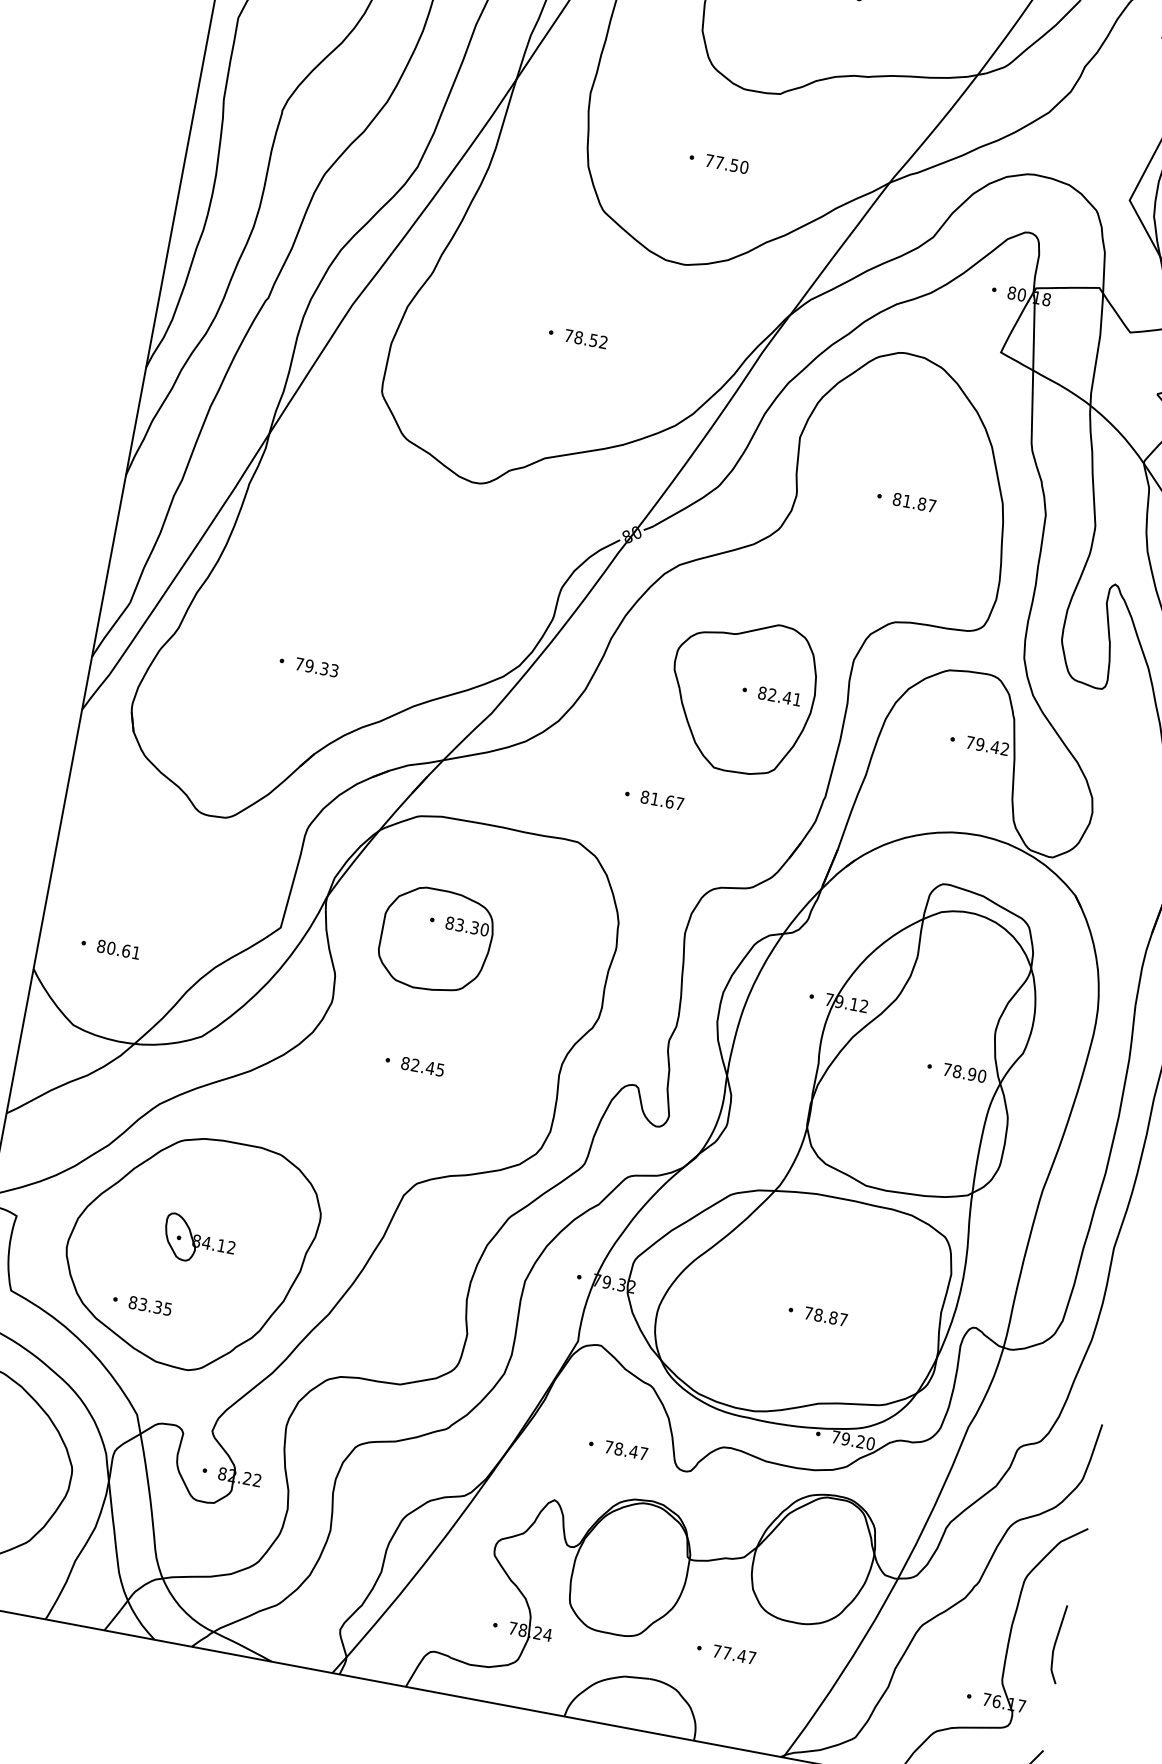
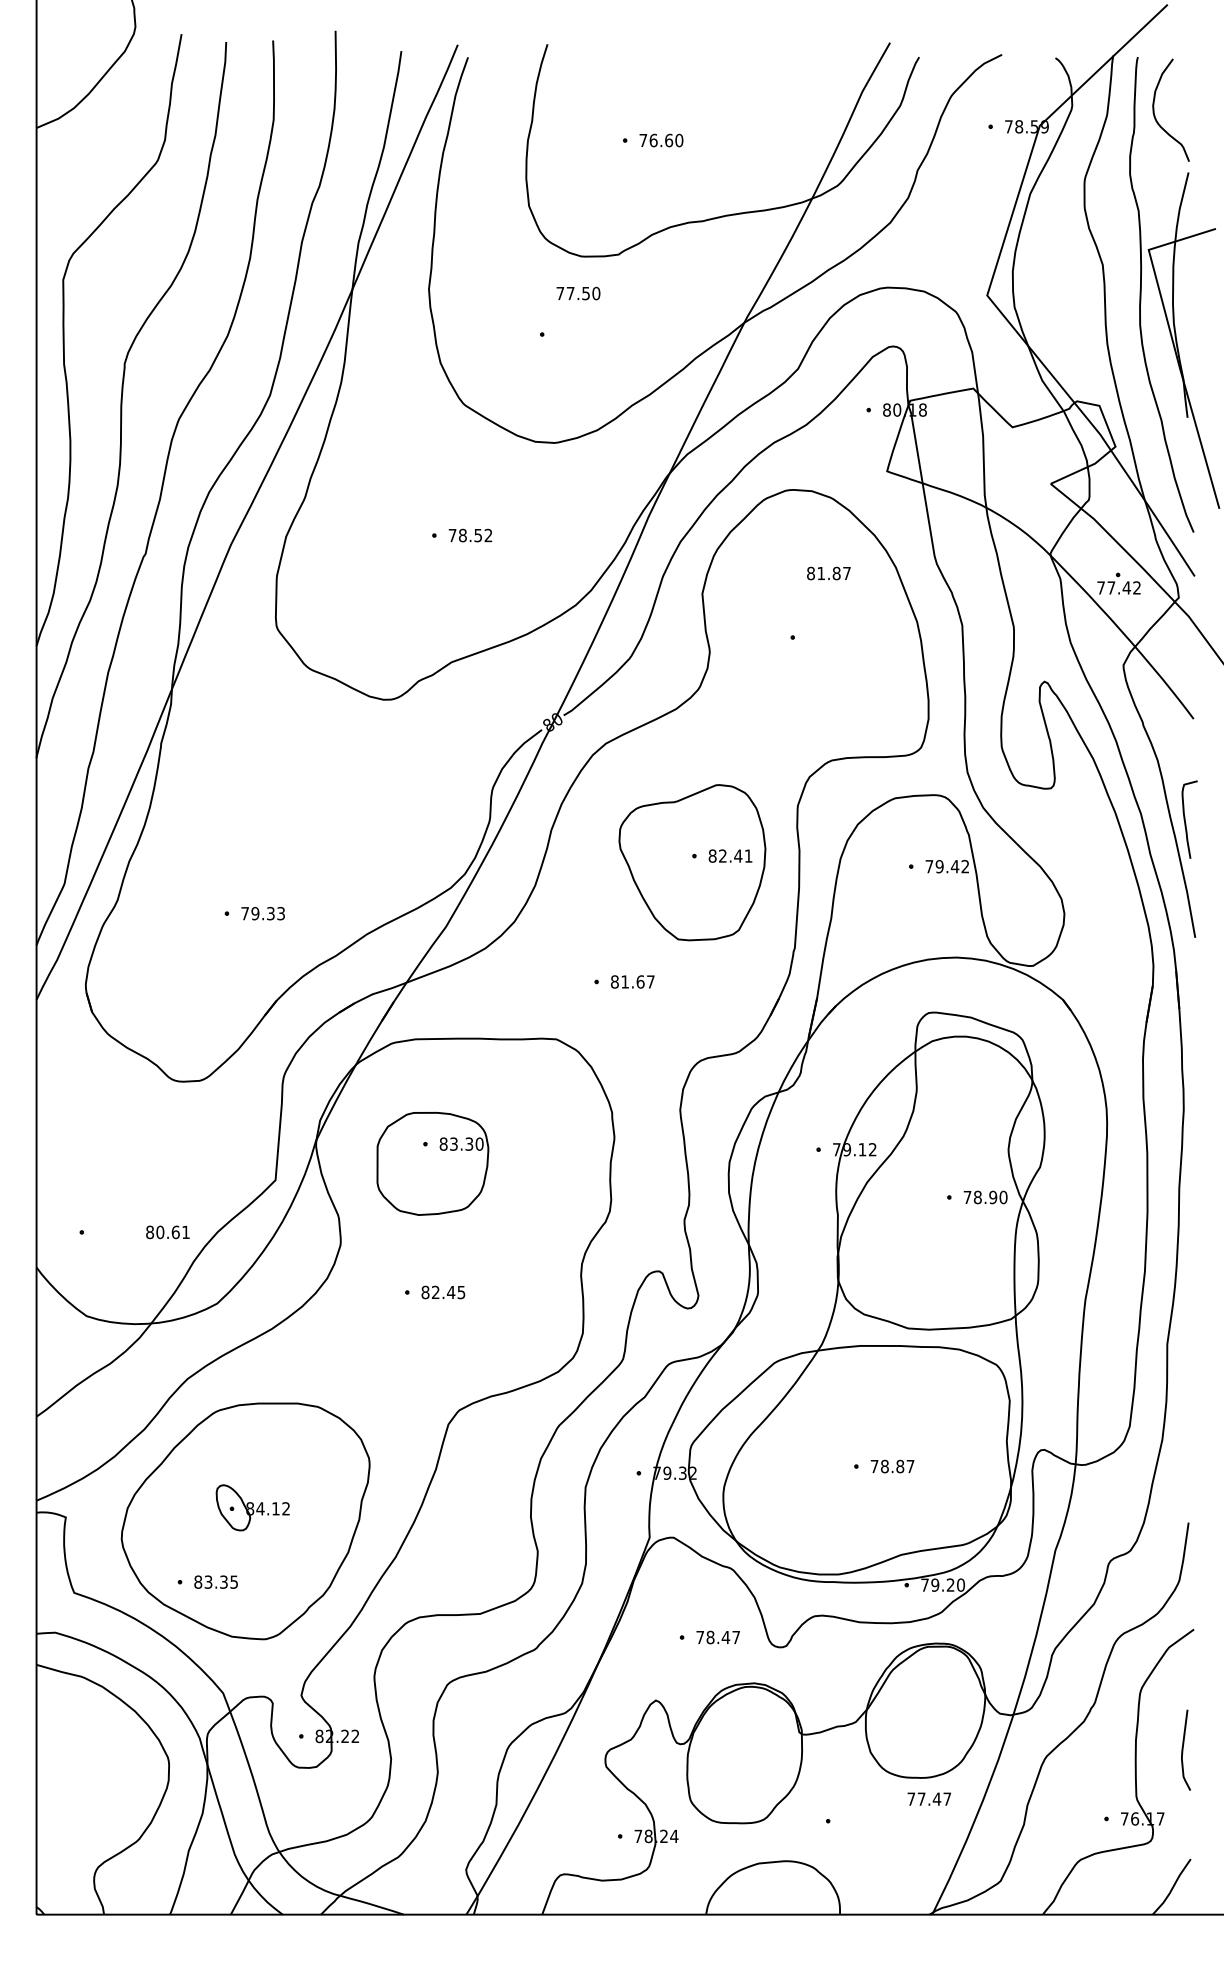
text: (727, 164) -> (578, 293), moved
text: (914, 502) -> (828, 573), moved
text: (118, 949) -> (167, 1232), moved
text: (733, 1653) -> (928, 1798), moved

